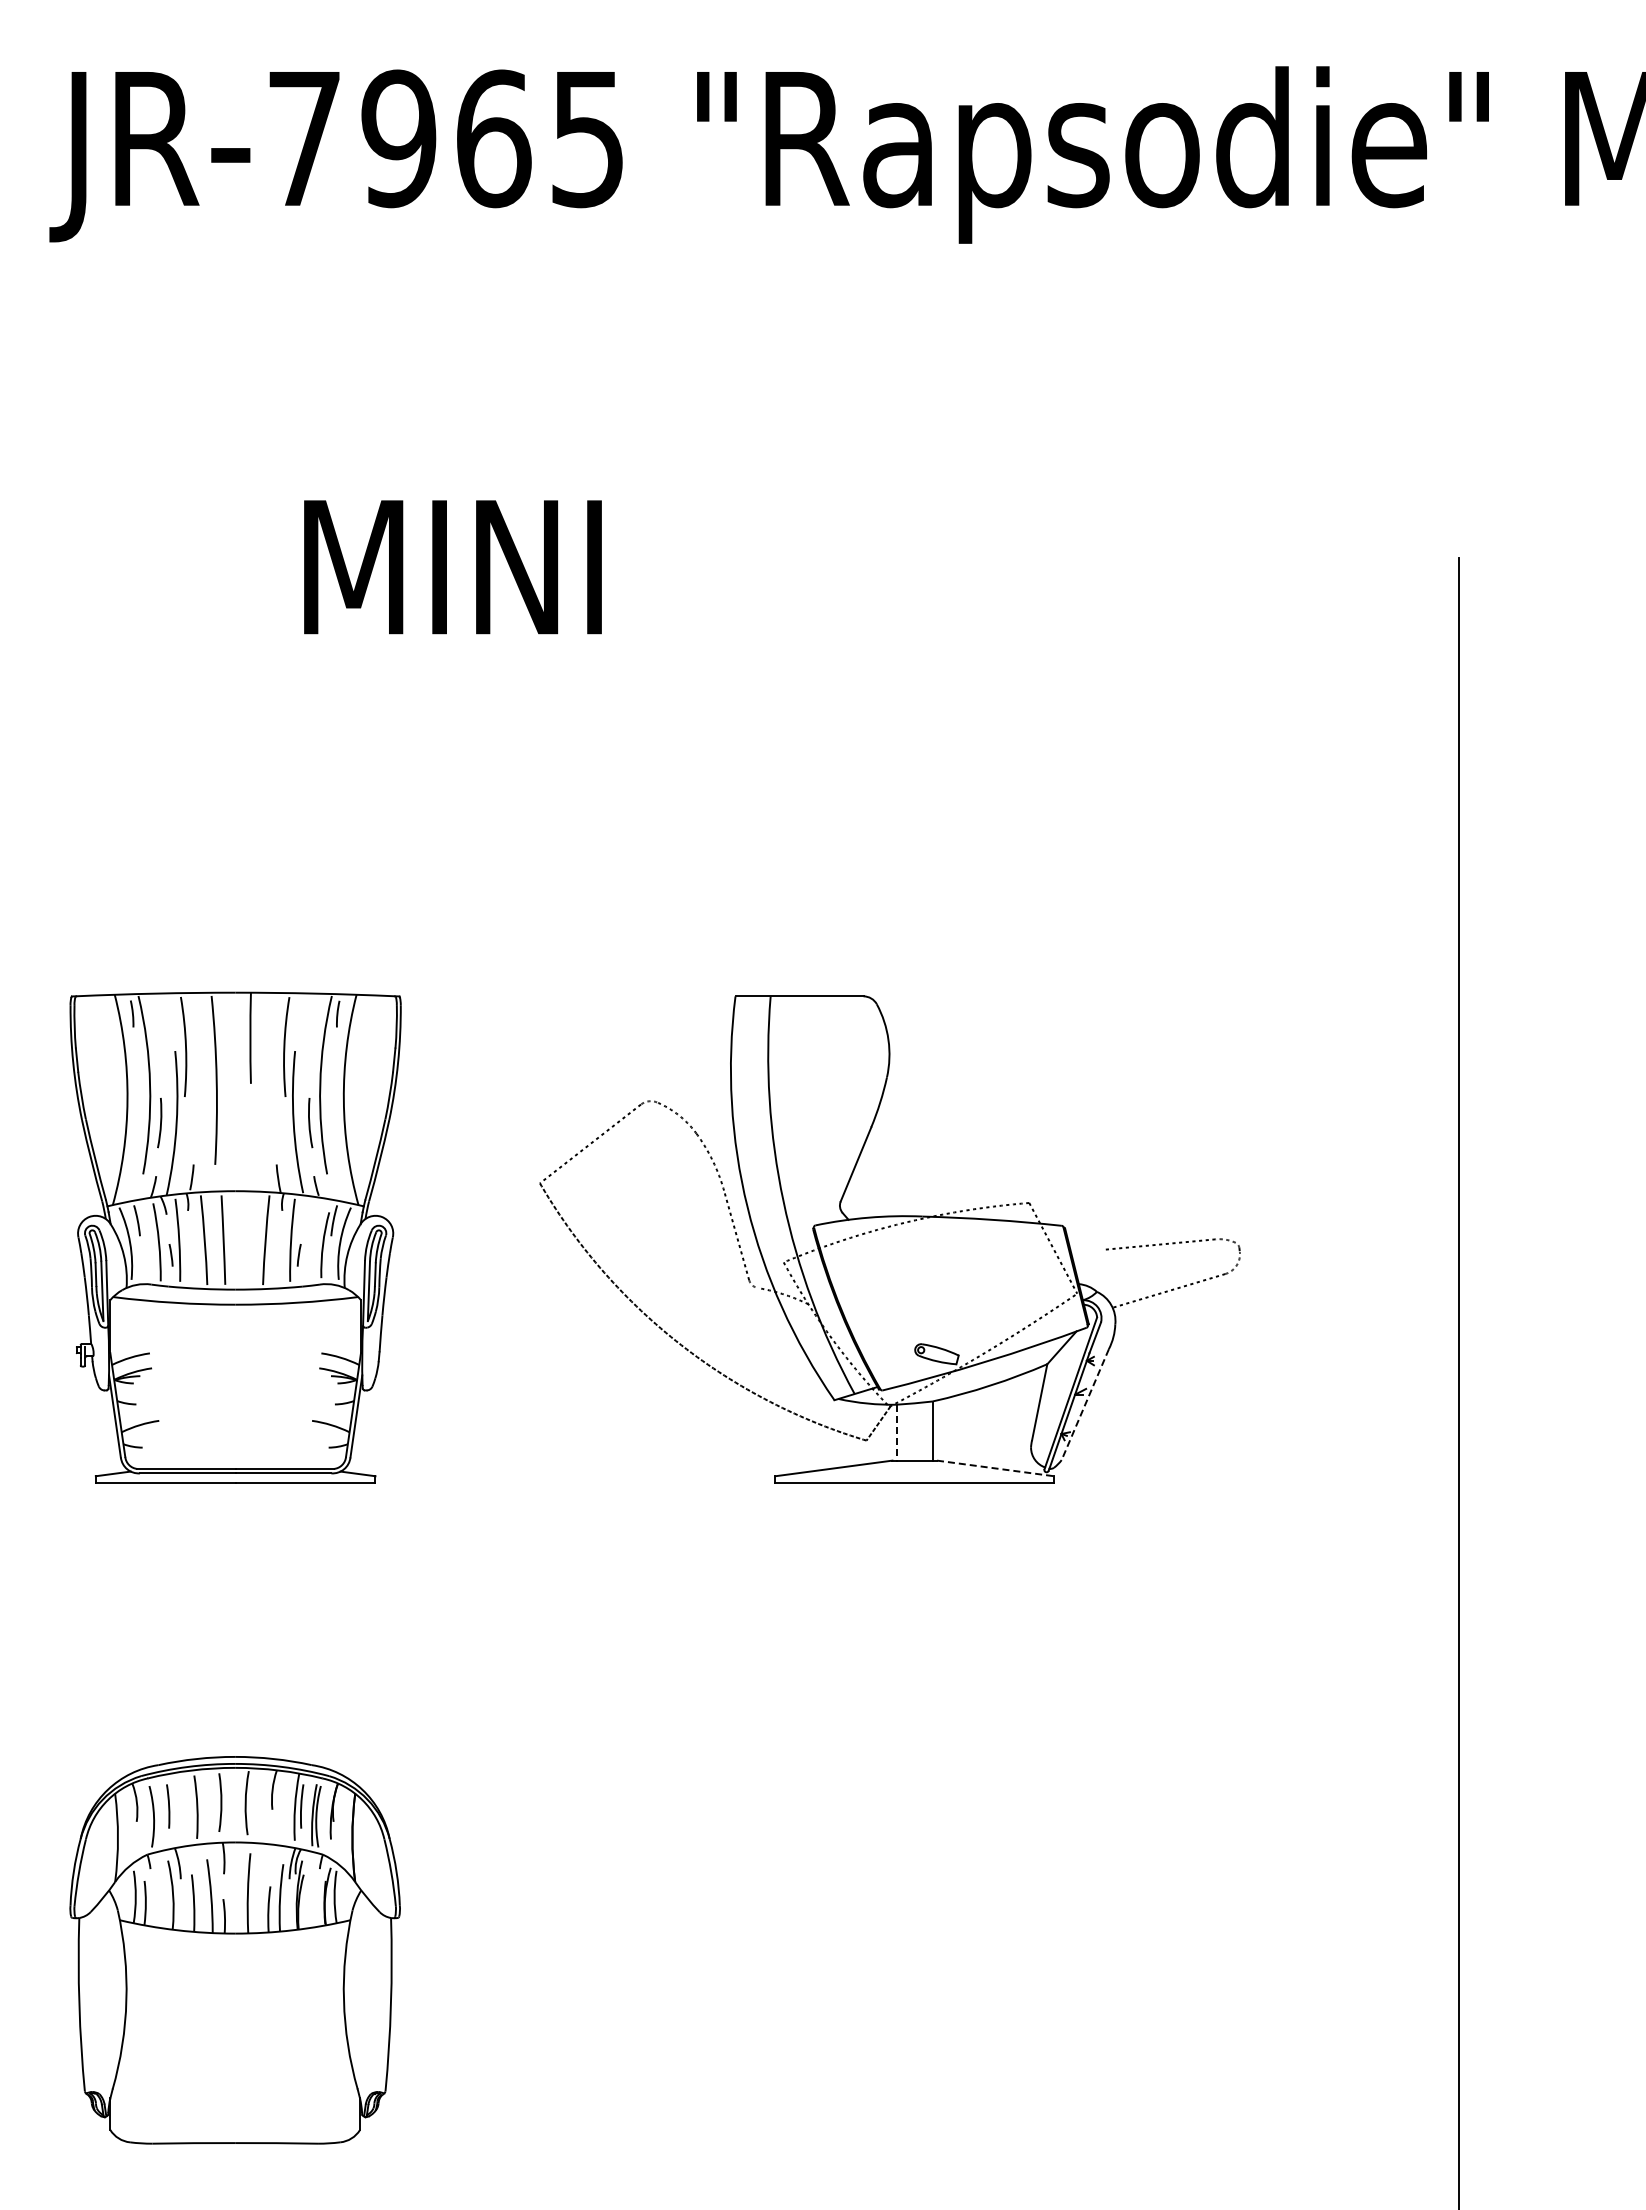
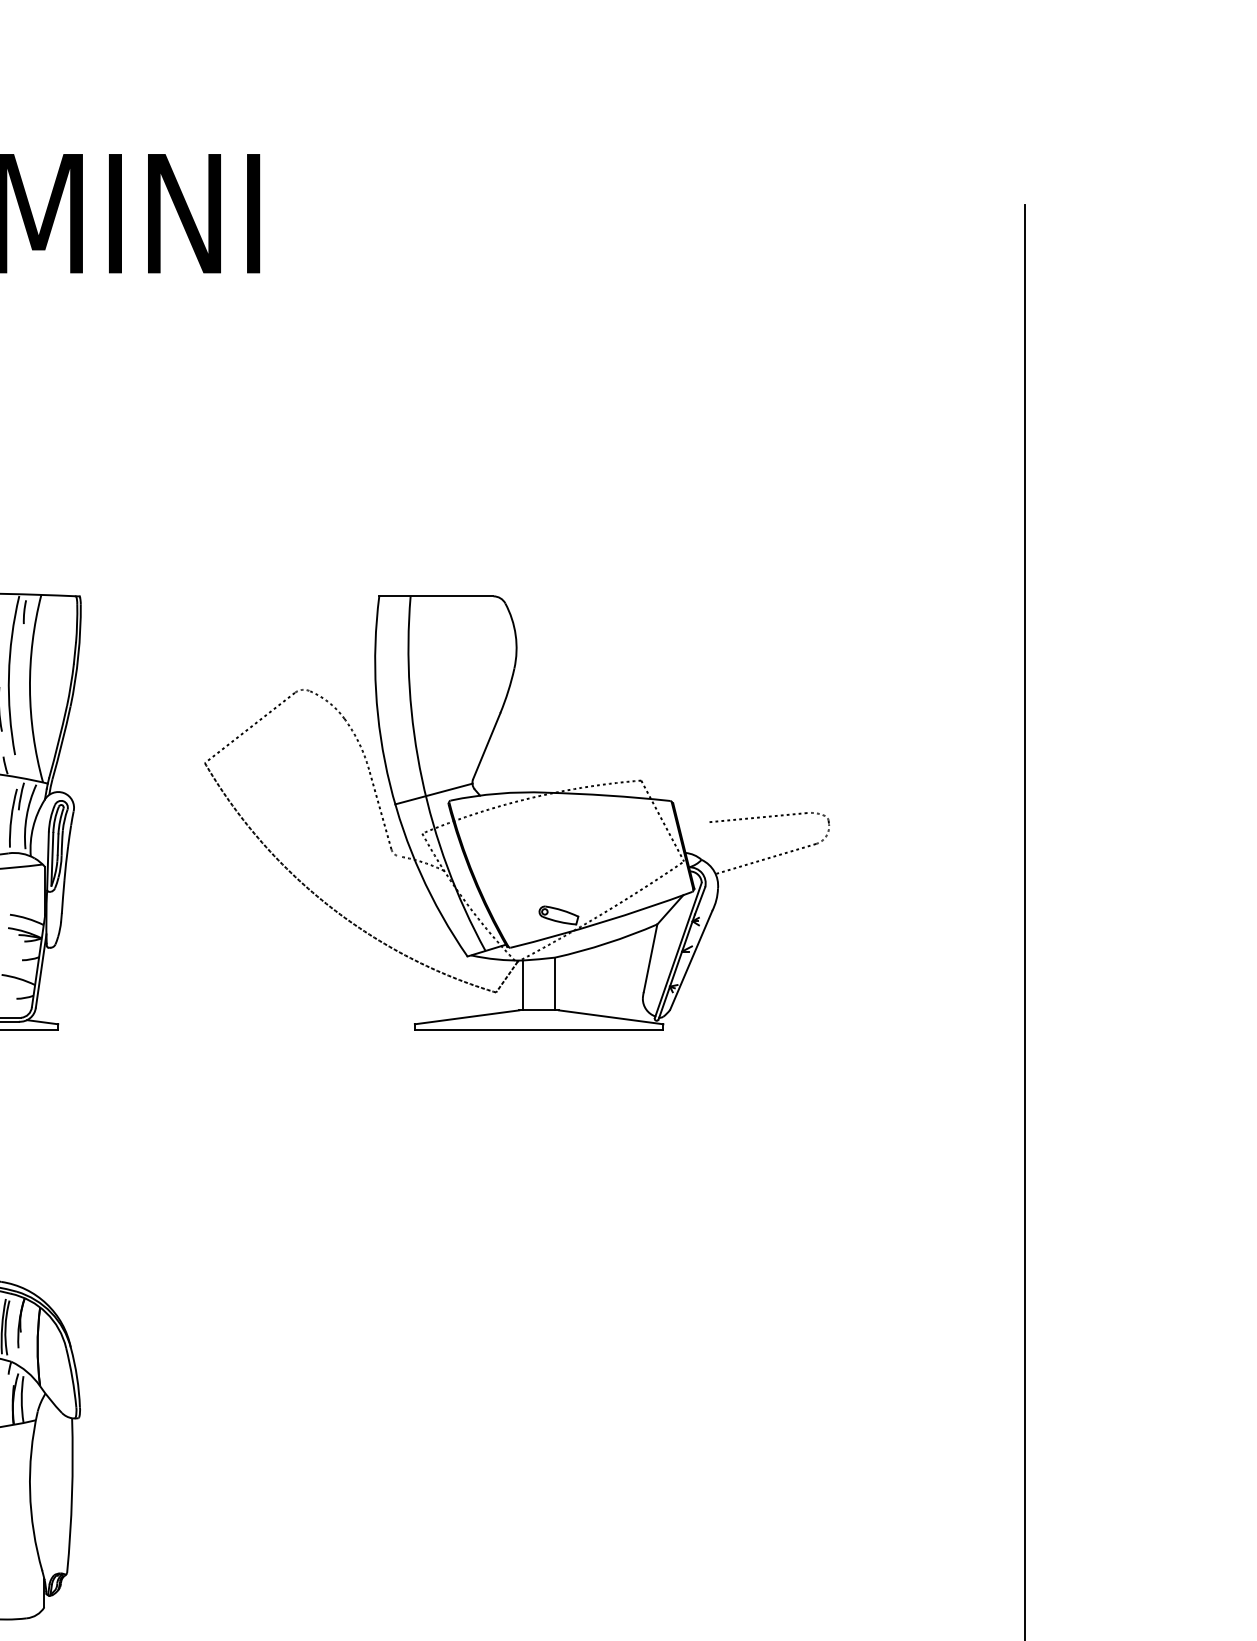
line: (796, 1217) -> (433, 793), added
line: (1085, 1405) -> (691, 961), dashed -> solid
line: (896, 1432) -> (522, 985), dashed -> solid
line: (996, 1468) -> (612, 1017), dashed -> solid

